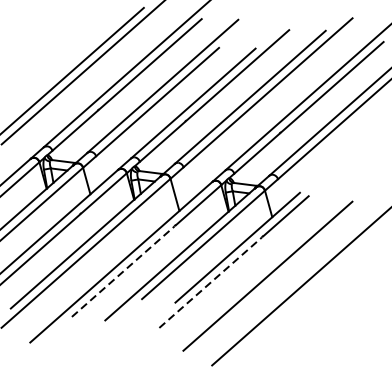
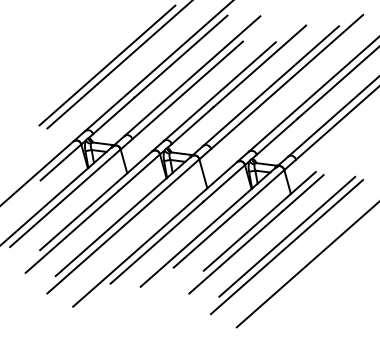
line: (268, 264) -> (287, 236), added
line: (122, 271) -> (156, 242), dashed -> solid
line: (210, 282) -> (235, 252), dashed -> solid

